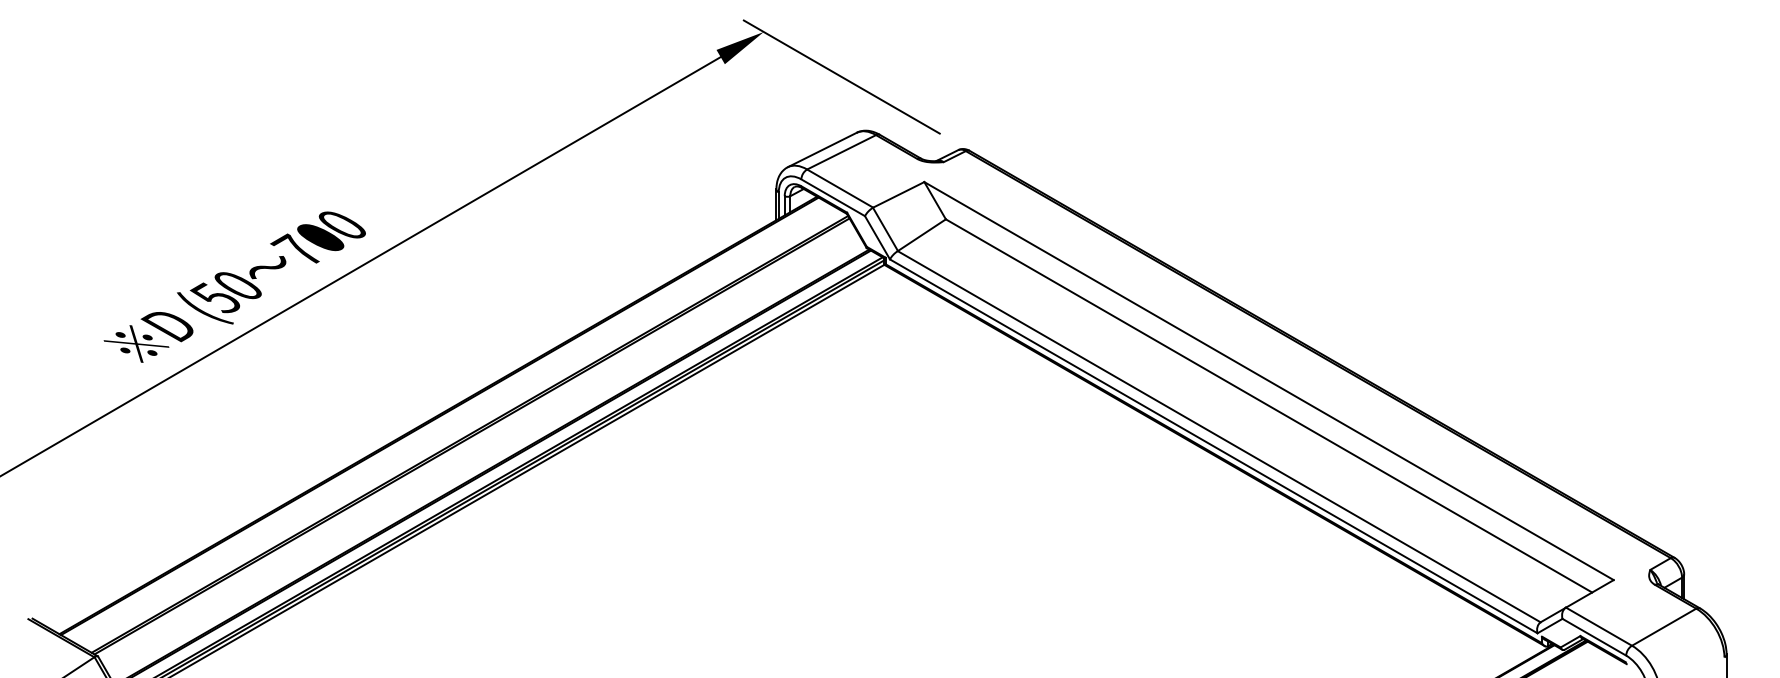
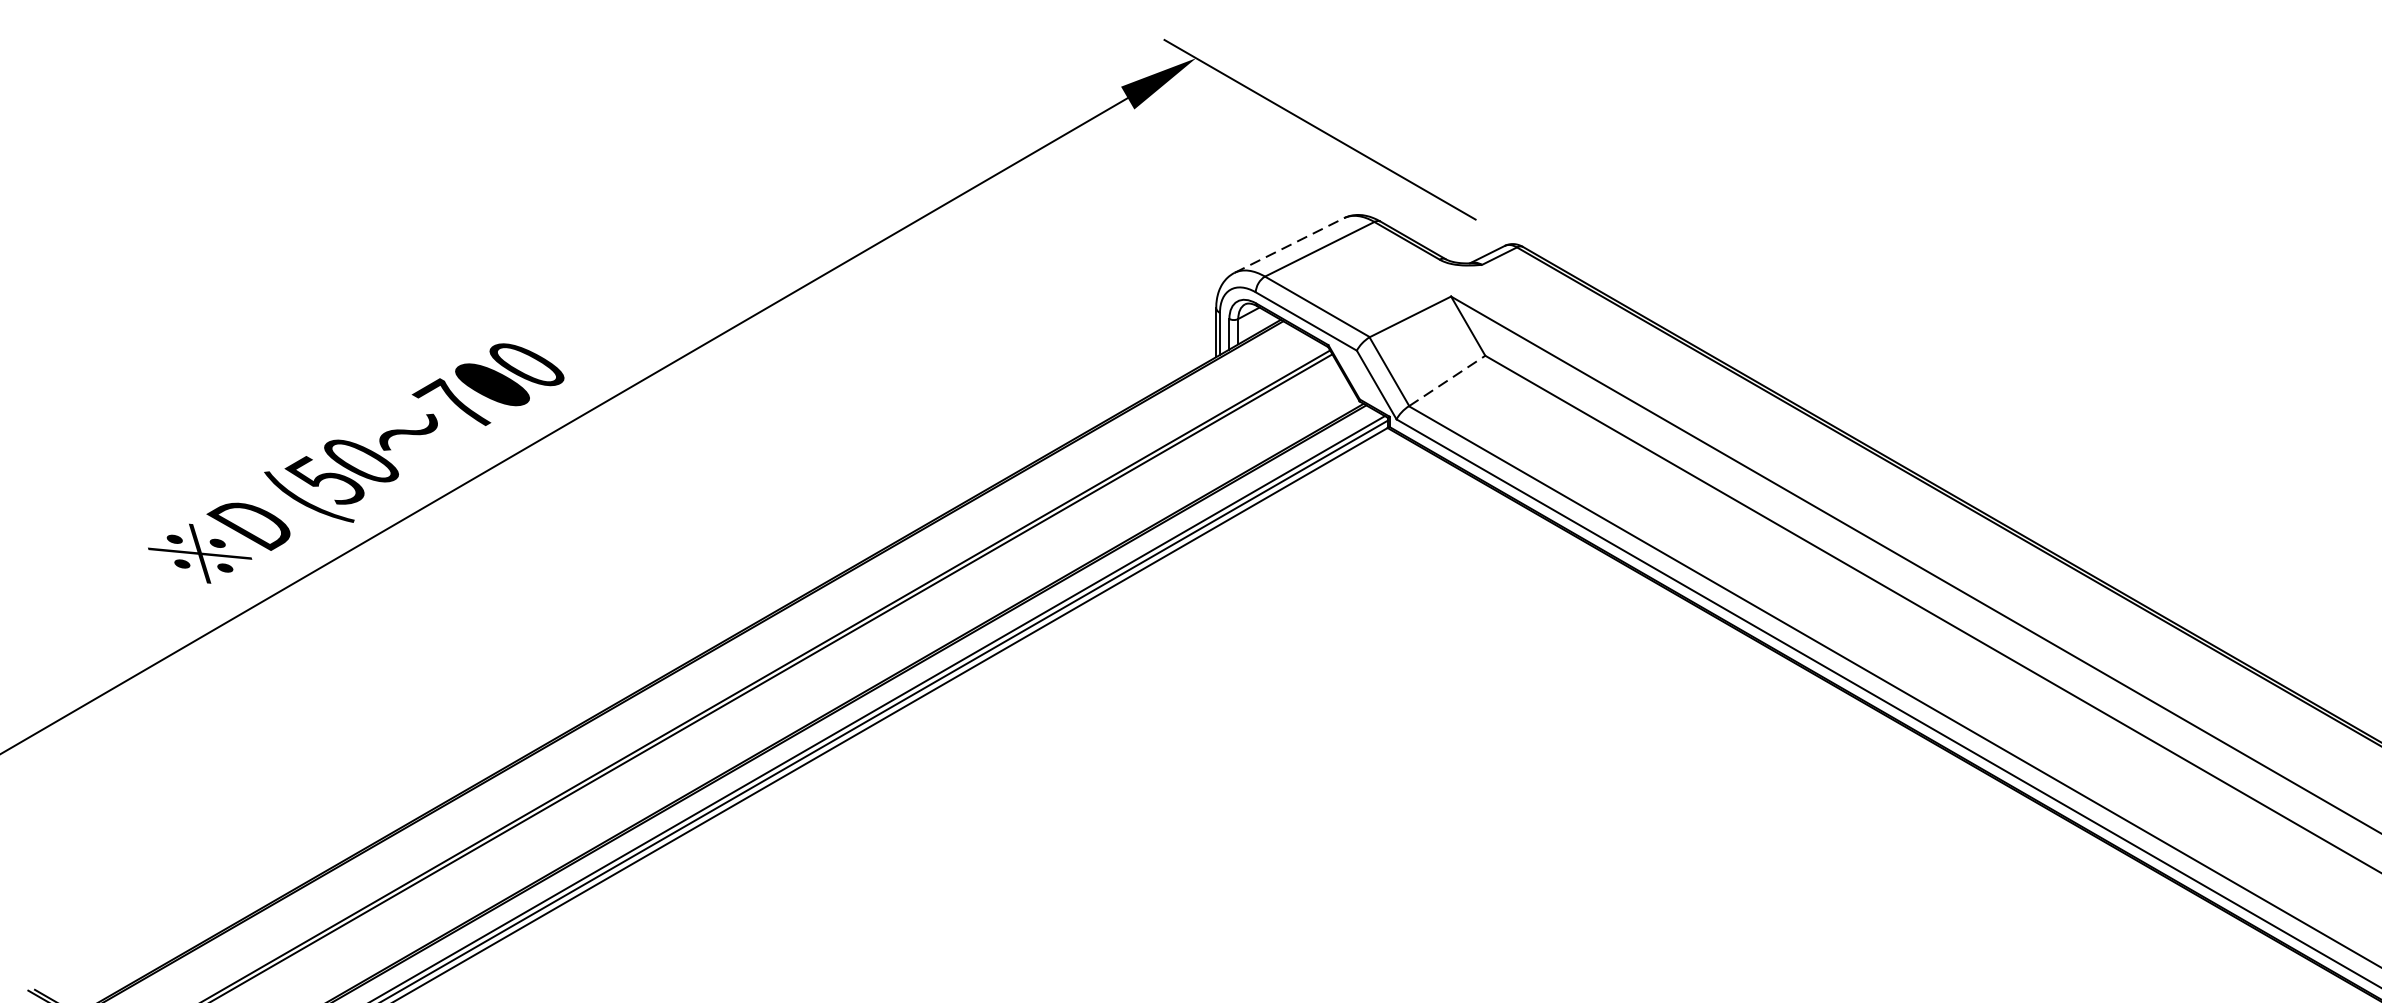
line: (822, 149) -> (1289, 244), solid -> dashed
line: (921, 235) -> (1446, 381), solid -> dashed

